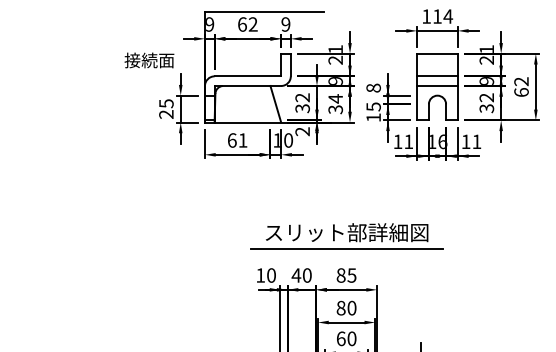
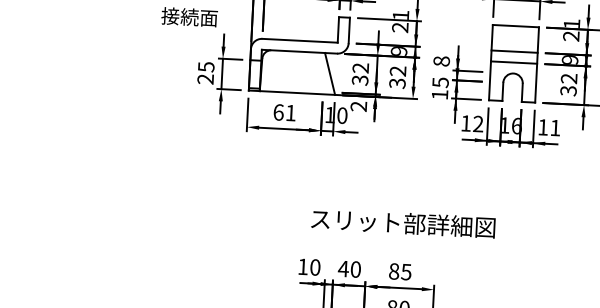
text: (335, 98) -> (397, 70), 34 -> 32
text: (408, 141) -> (478, 123), 11 -> 12
line: (347, 249) -> (402, 242), removed

